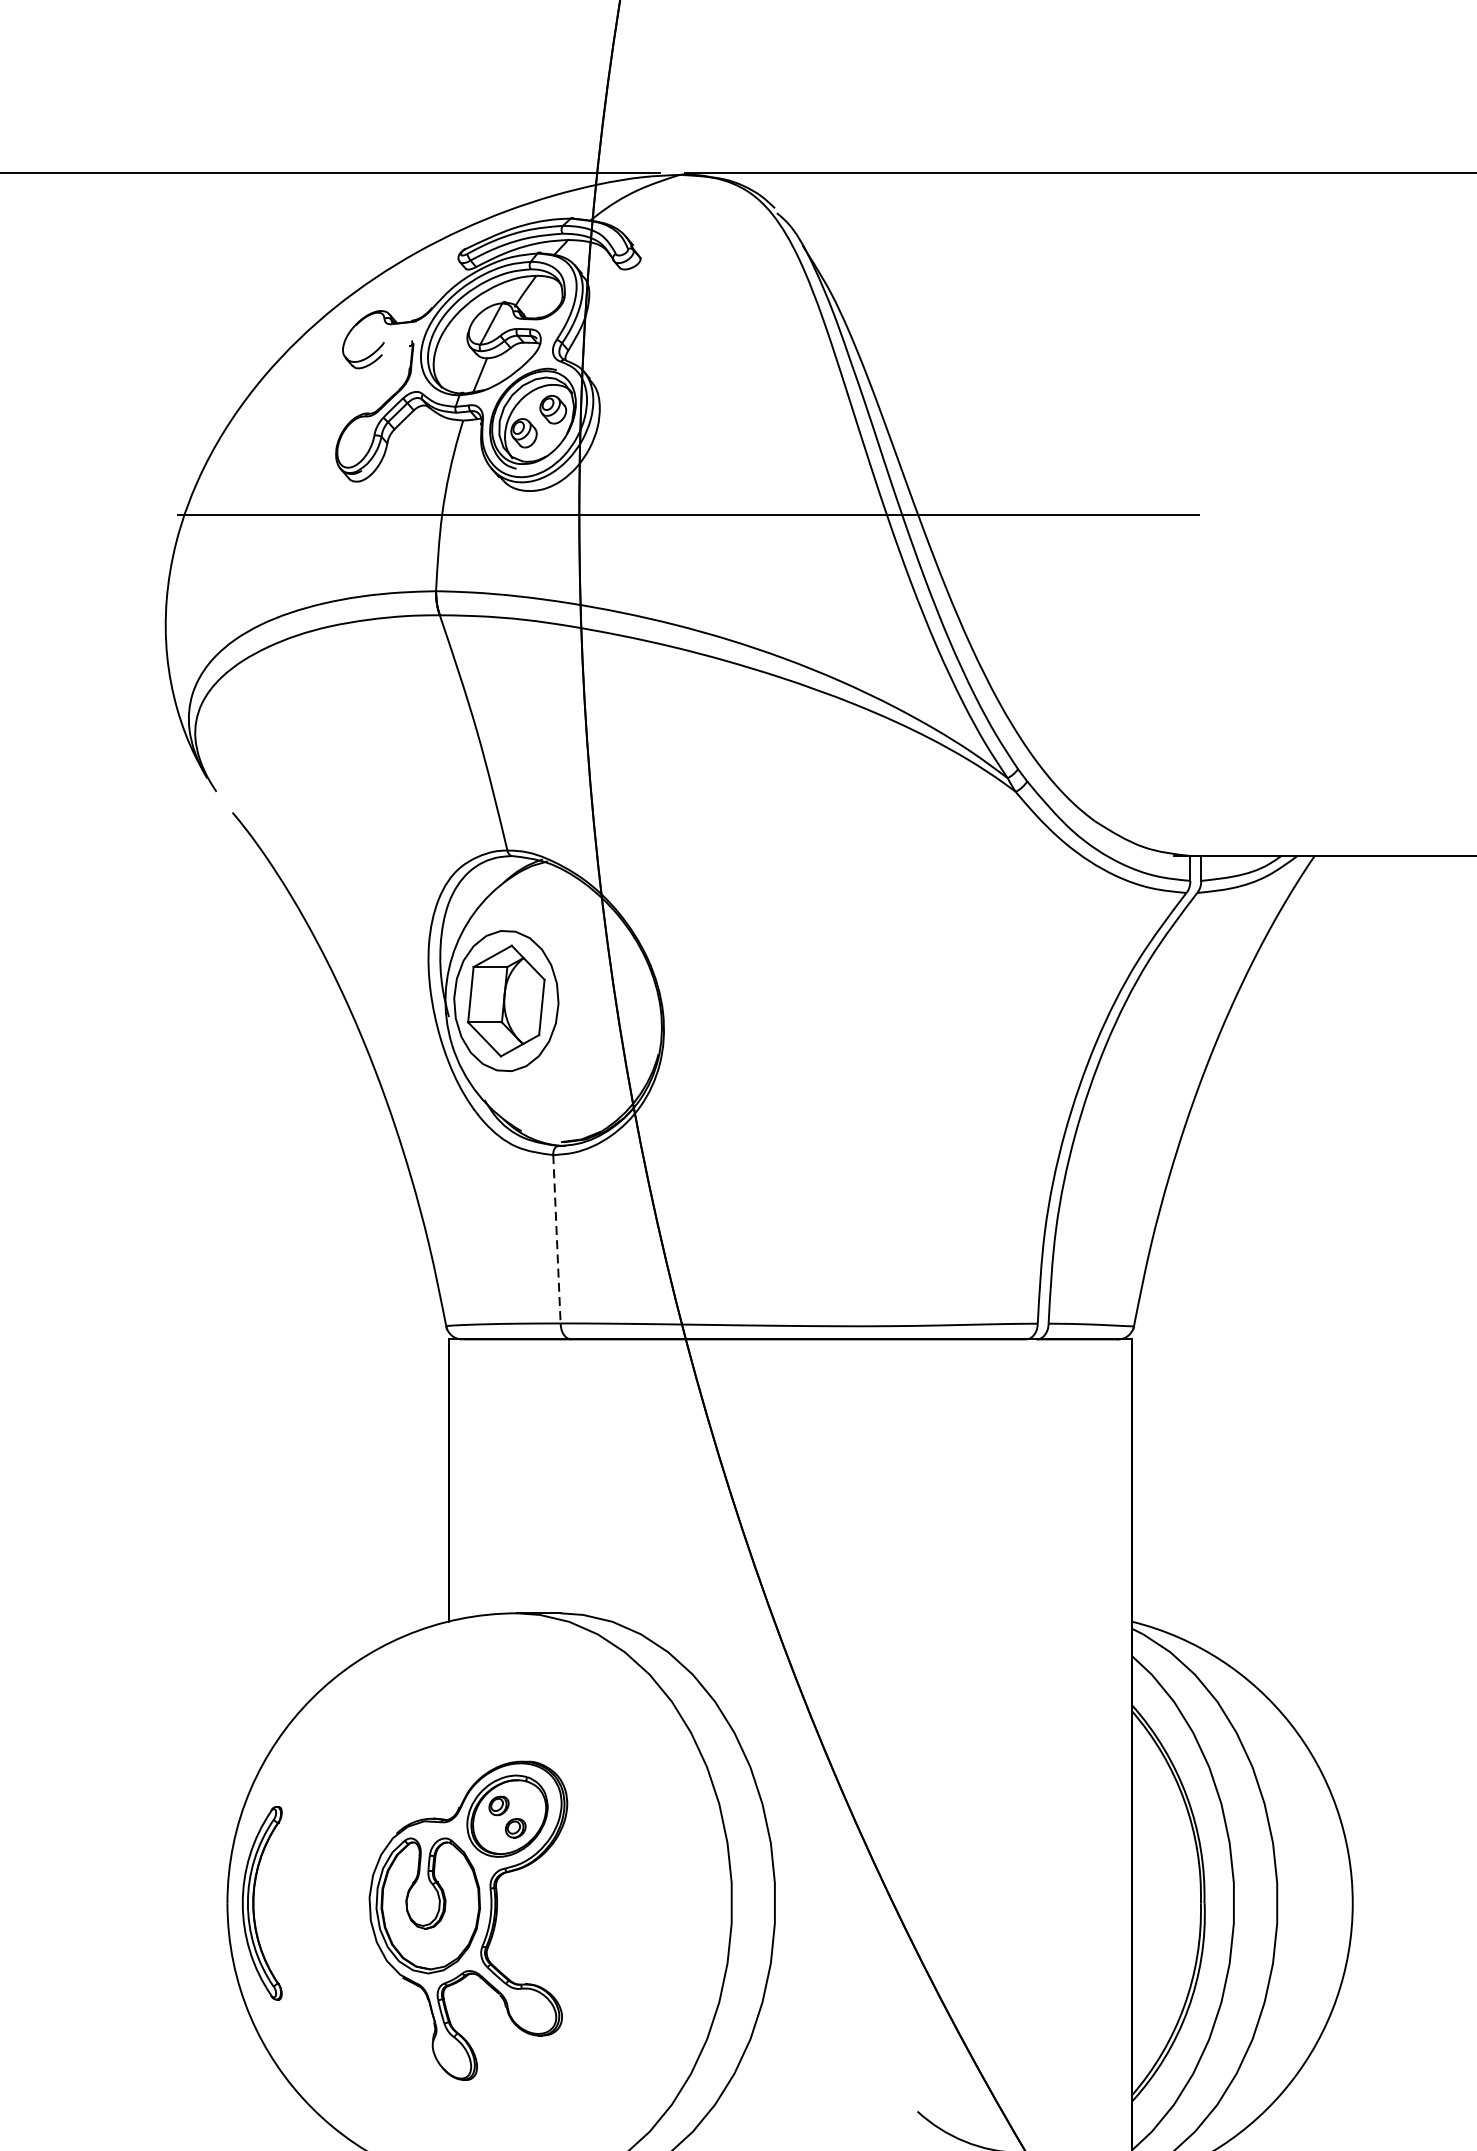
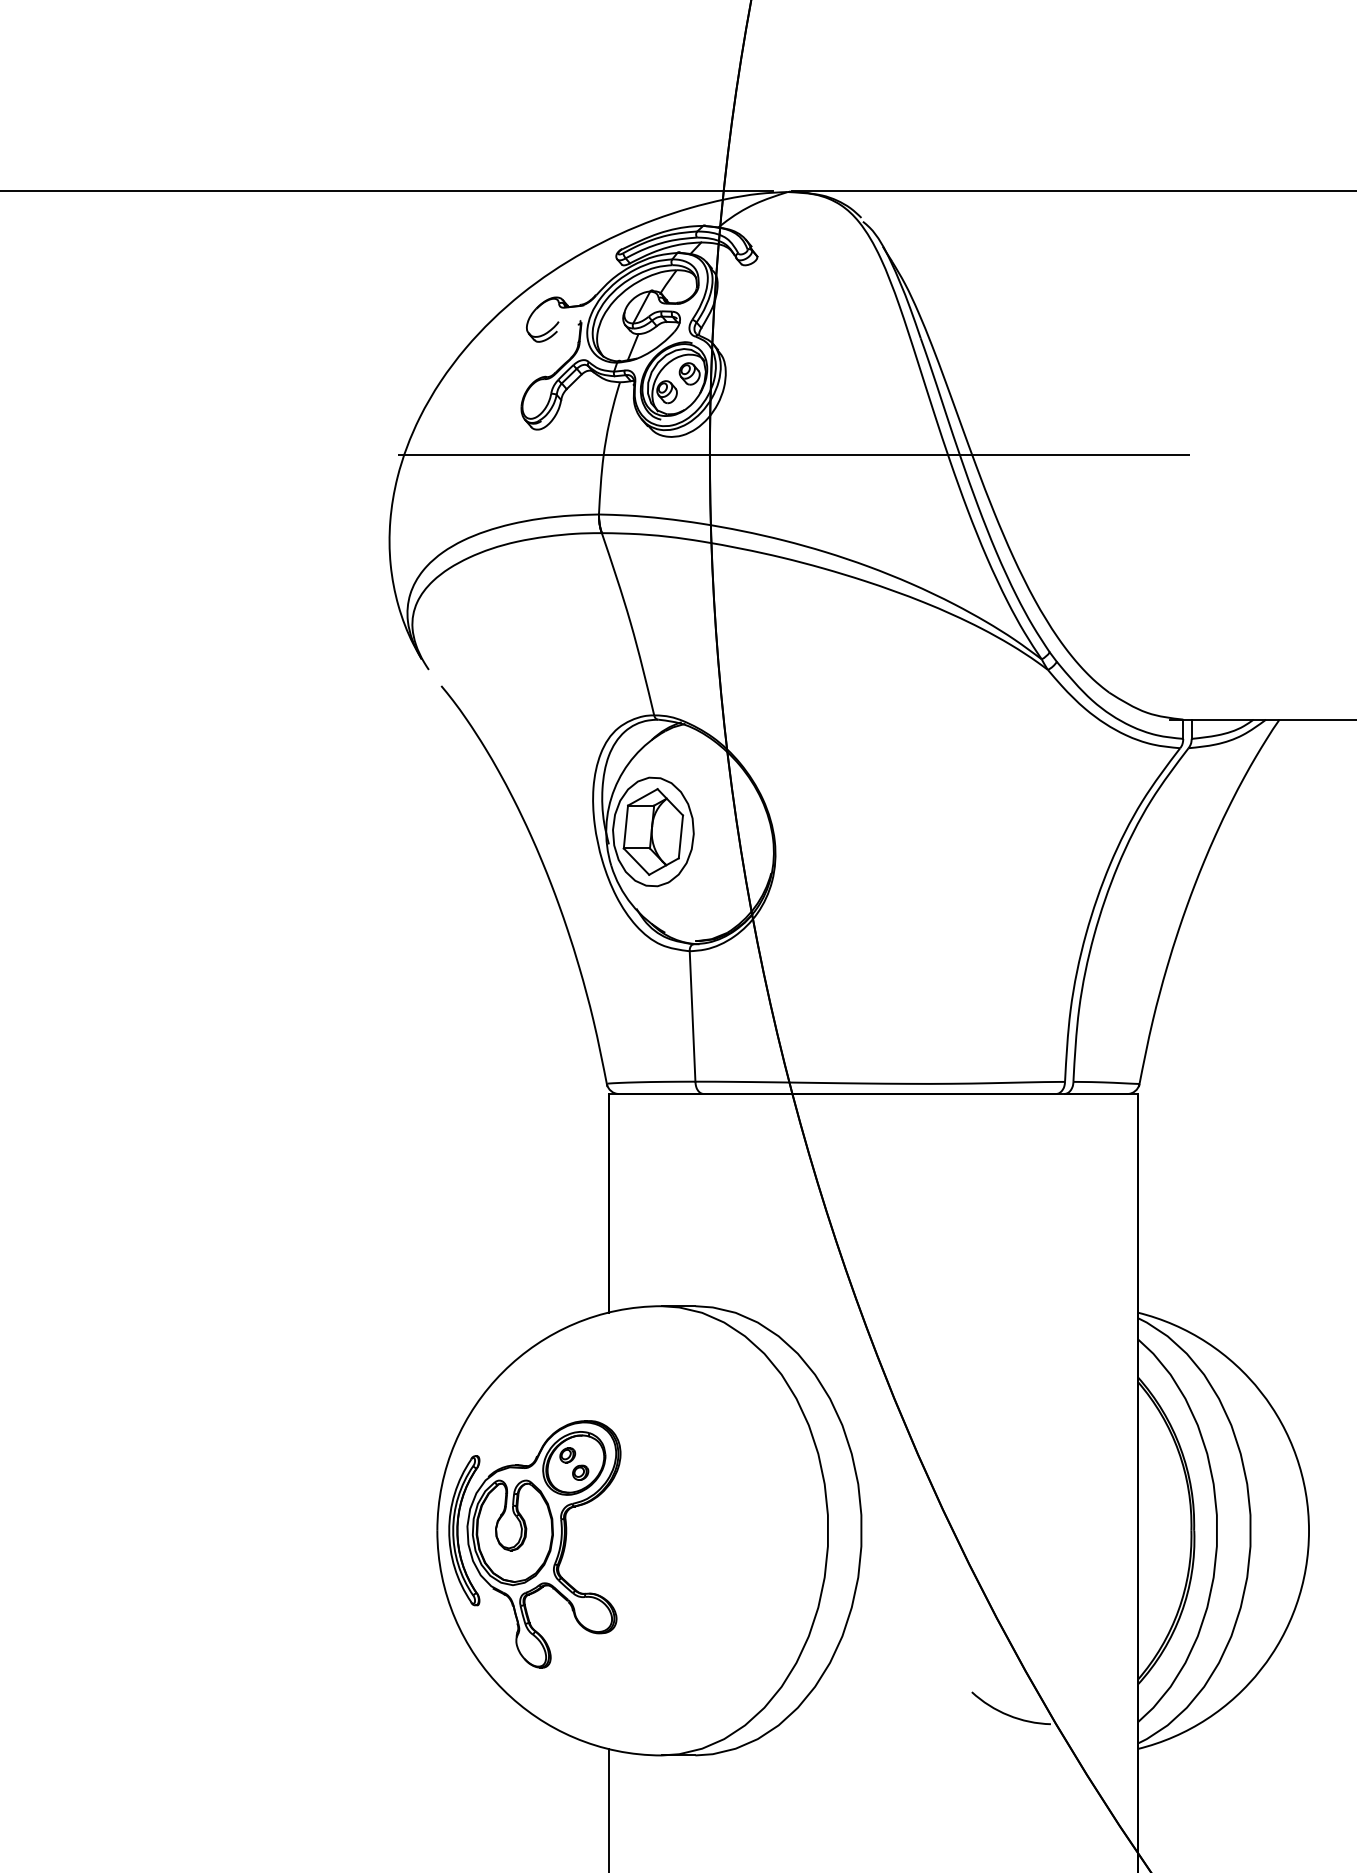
line: (556, 1239) -> (692, 1016), dashed -> solid
part: (467, 1920) -> (543, 1544), moved

